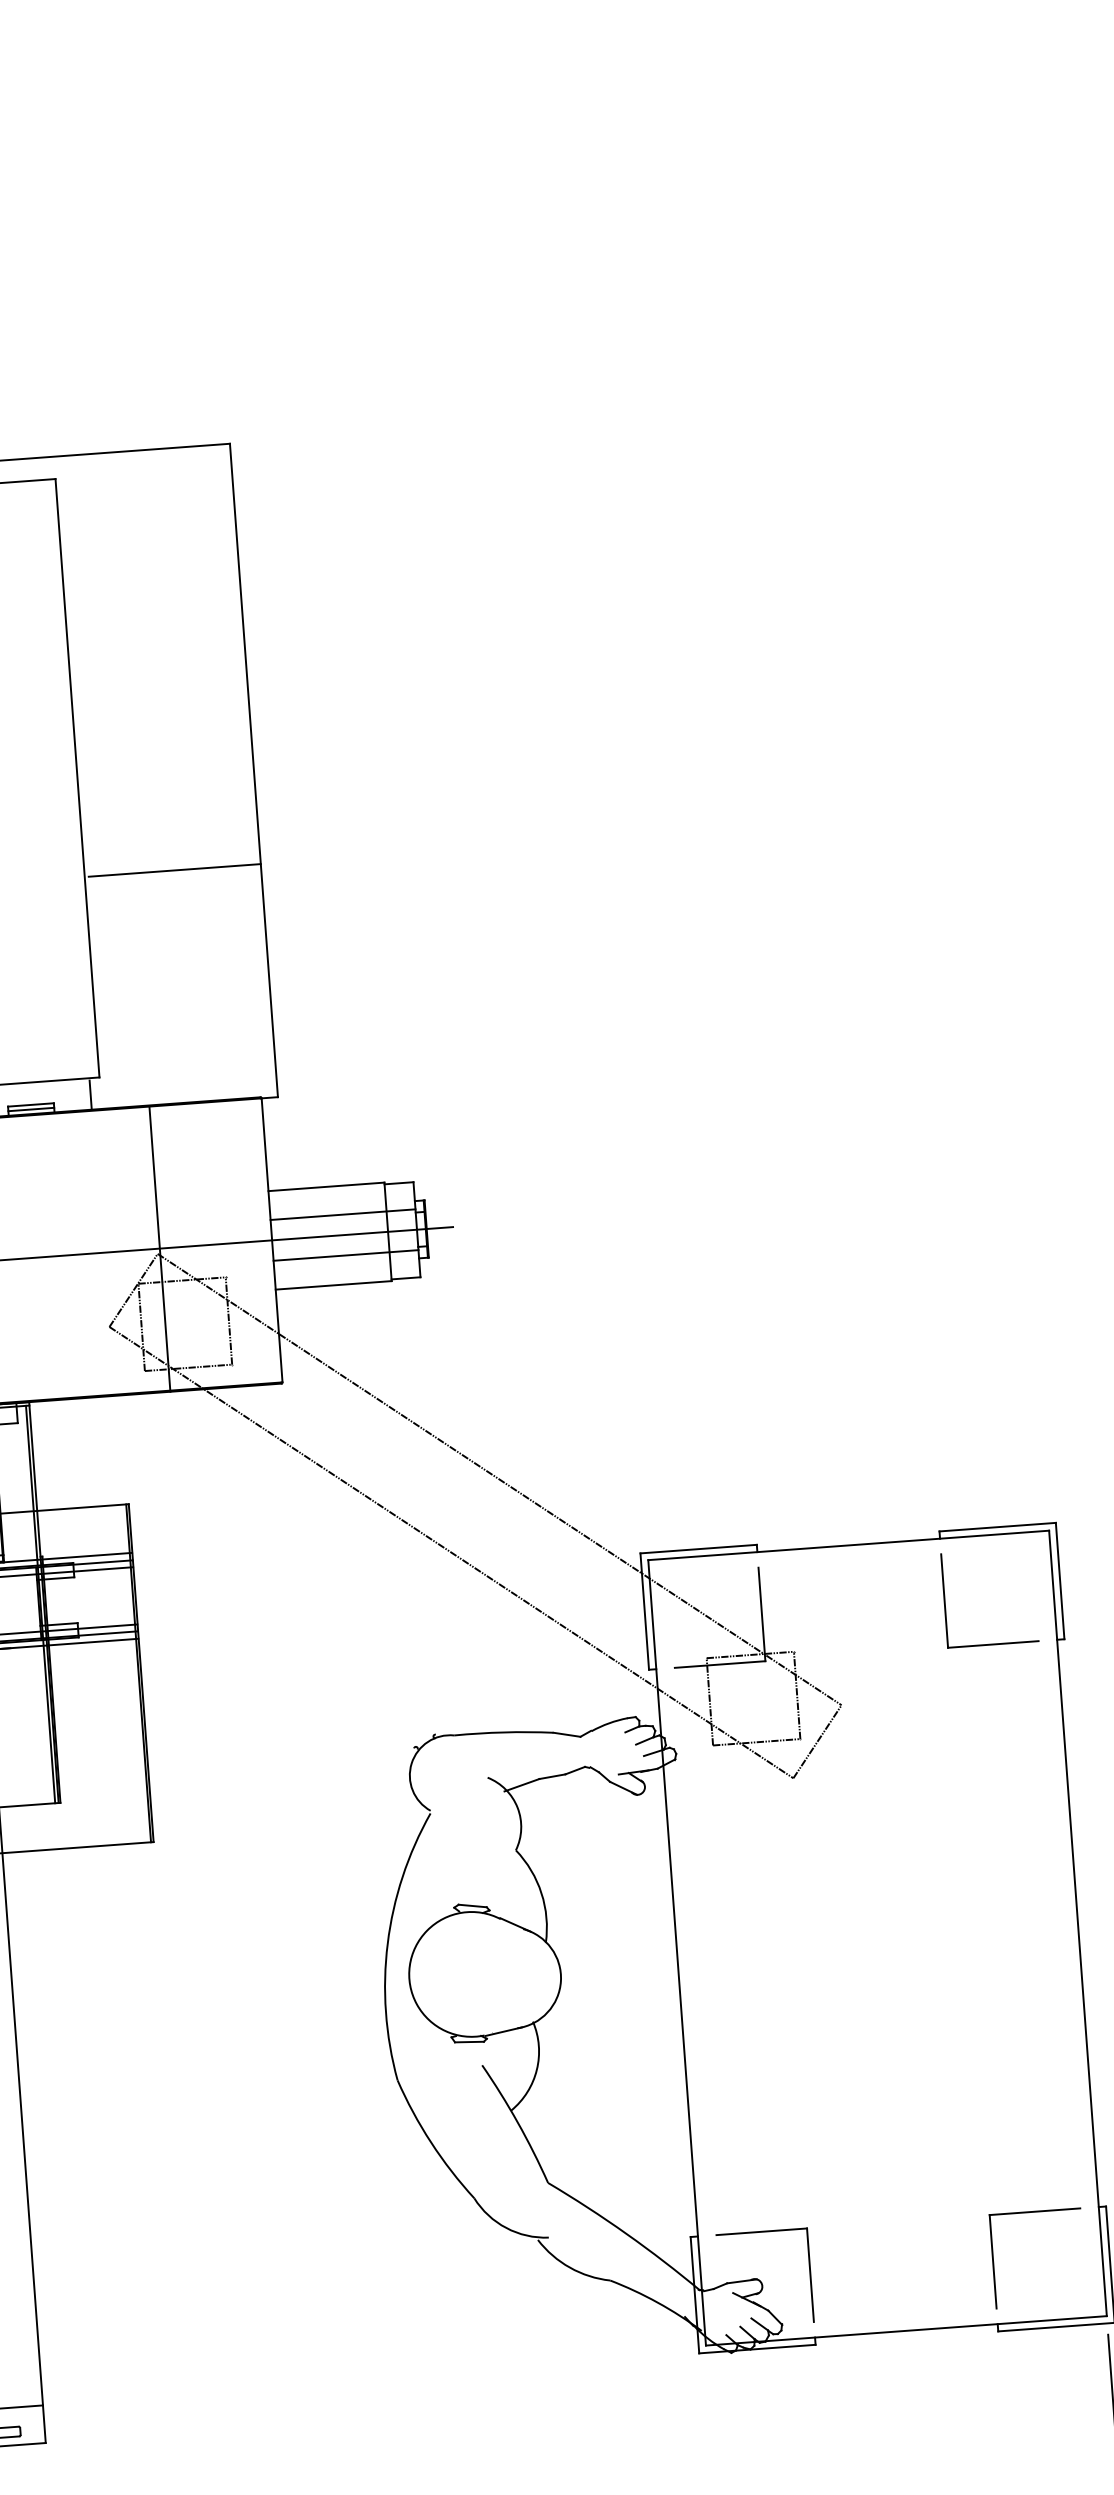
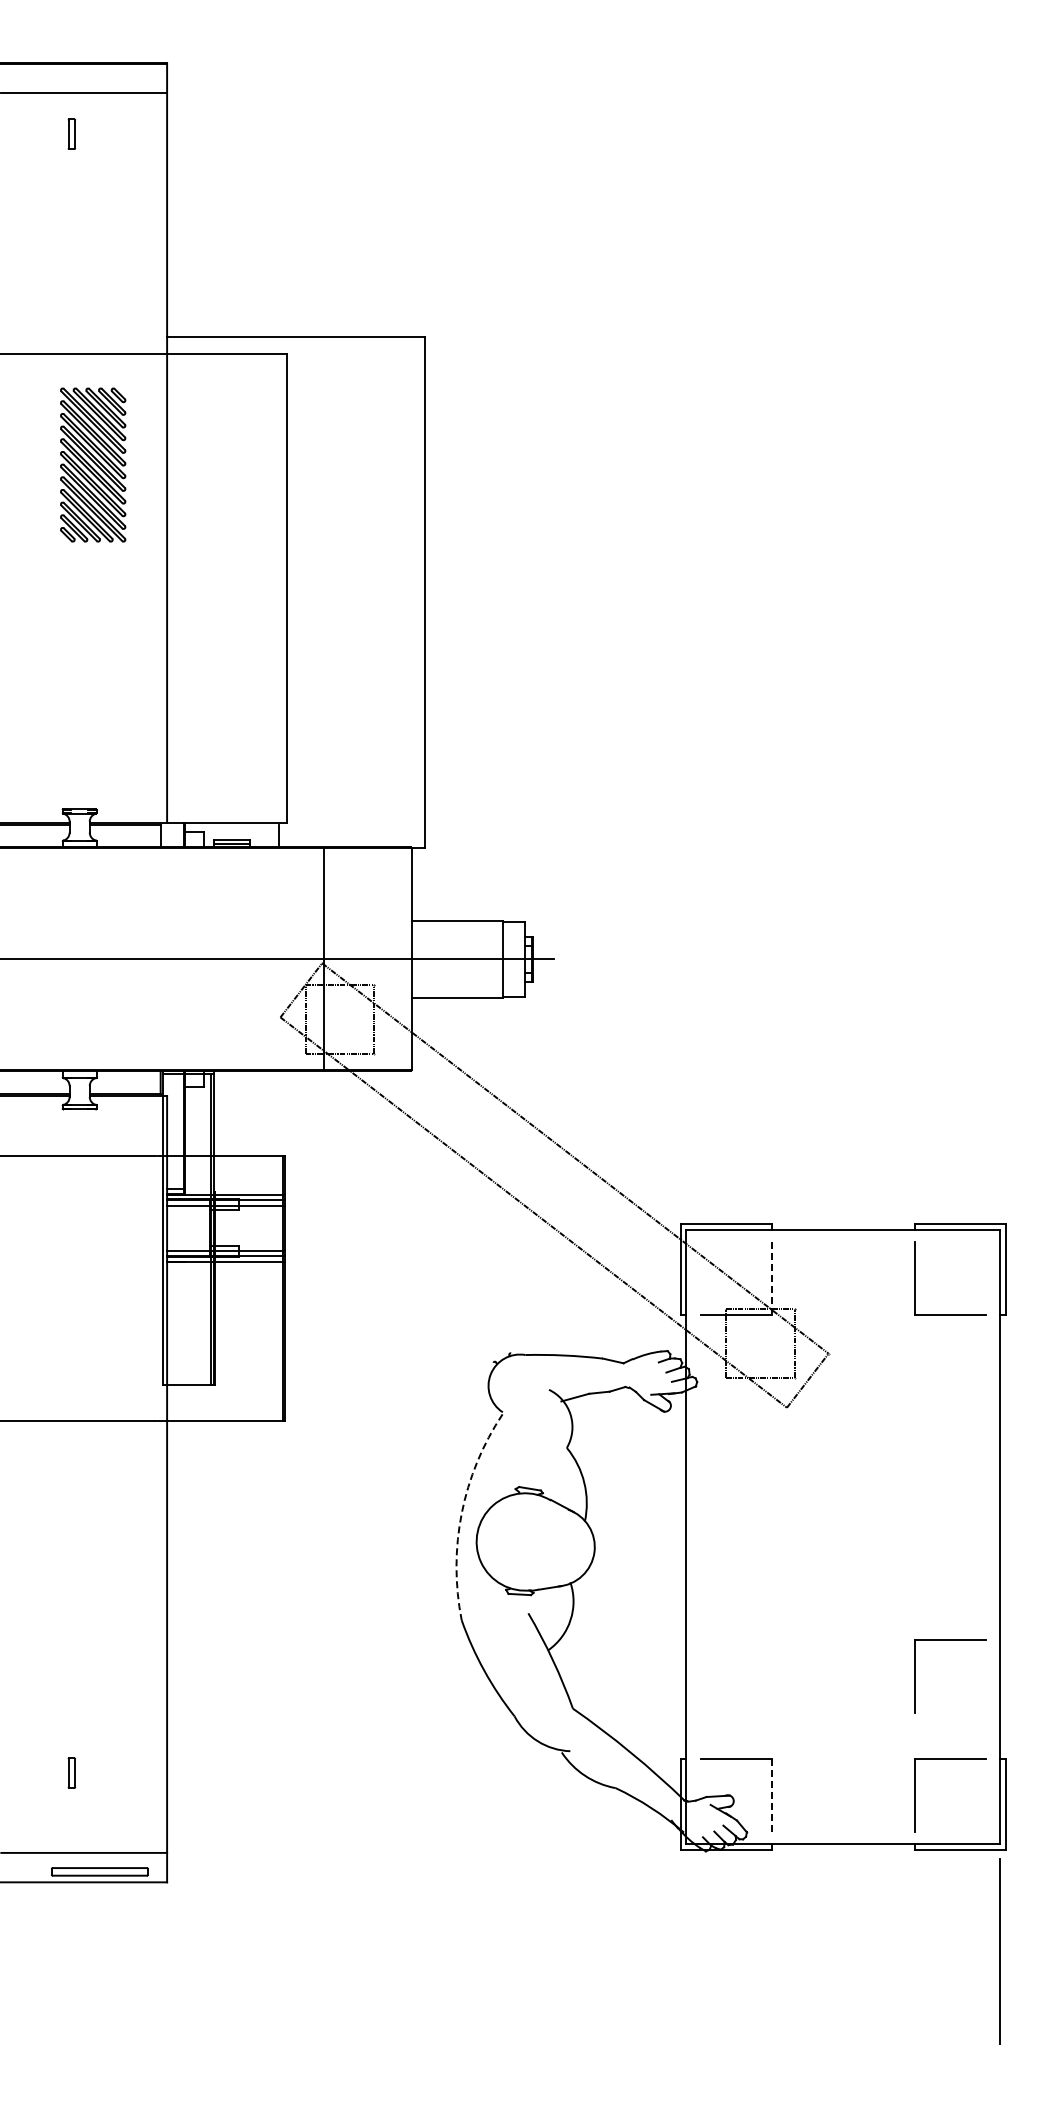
line: (174, 869) -> (357, 665), removed
line: (342, 1214) -> (468, 943), removed
line: (345, 1255) -> (468, 975), removed
line: (761, 1614) -> (771, 1278), solid -> dashed
arc: (387, 1943) -> (461, 1513), solid -> dashed
part: (982, 2109) -> (915, 1676), added
line: (810, 2275) -> (771, 1795), solid -> dashed

